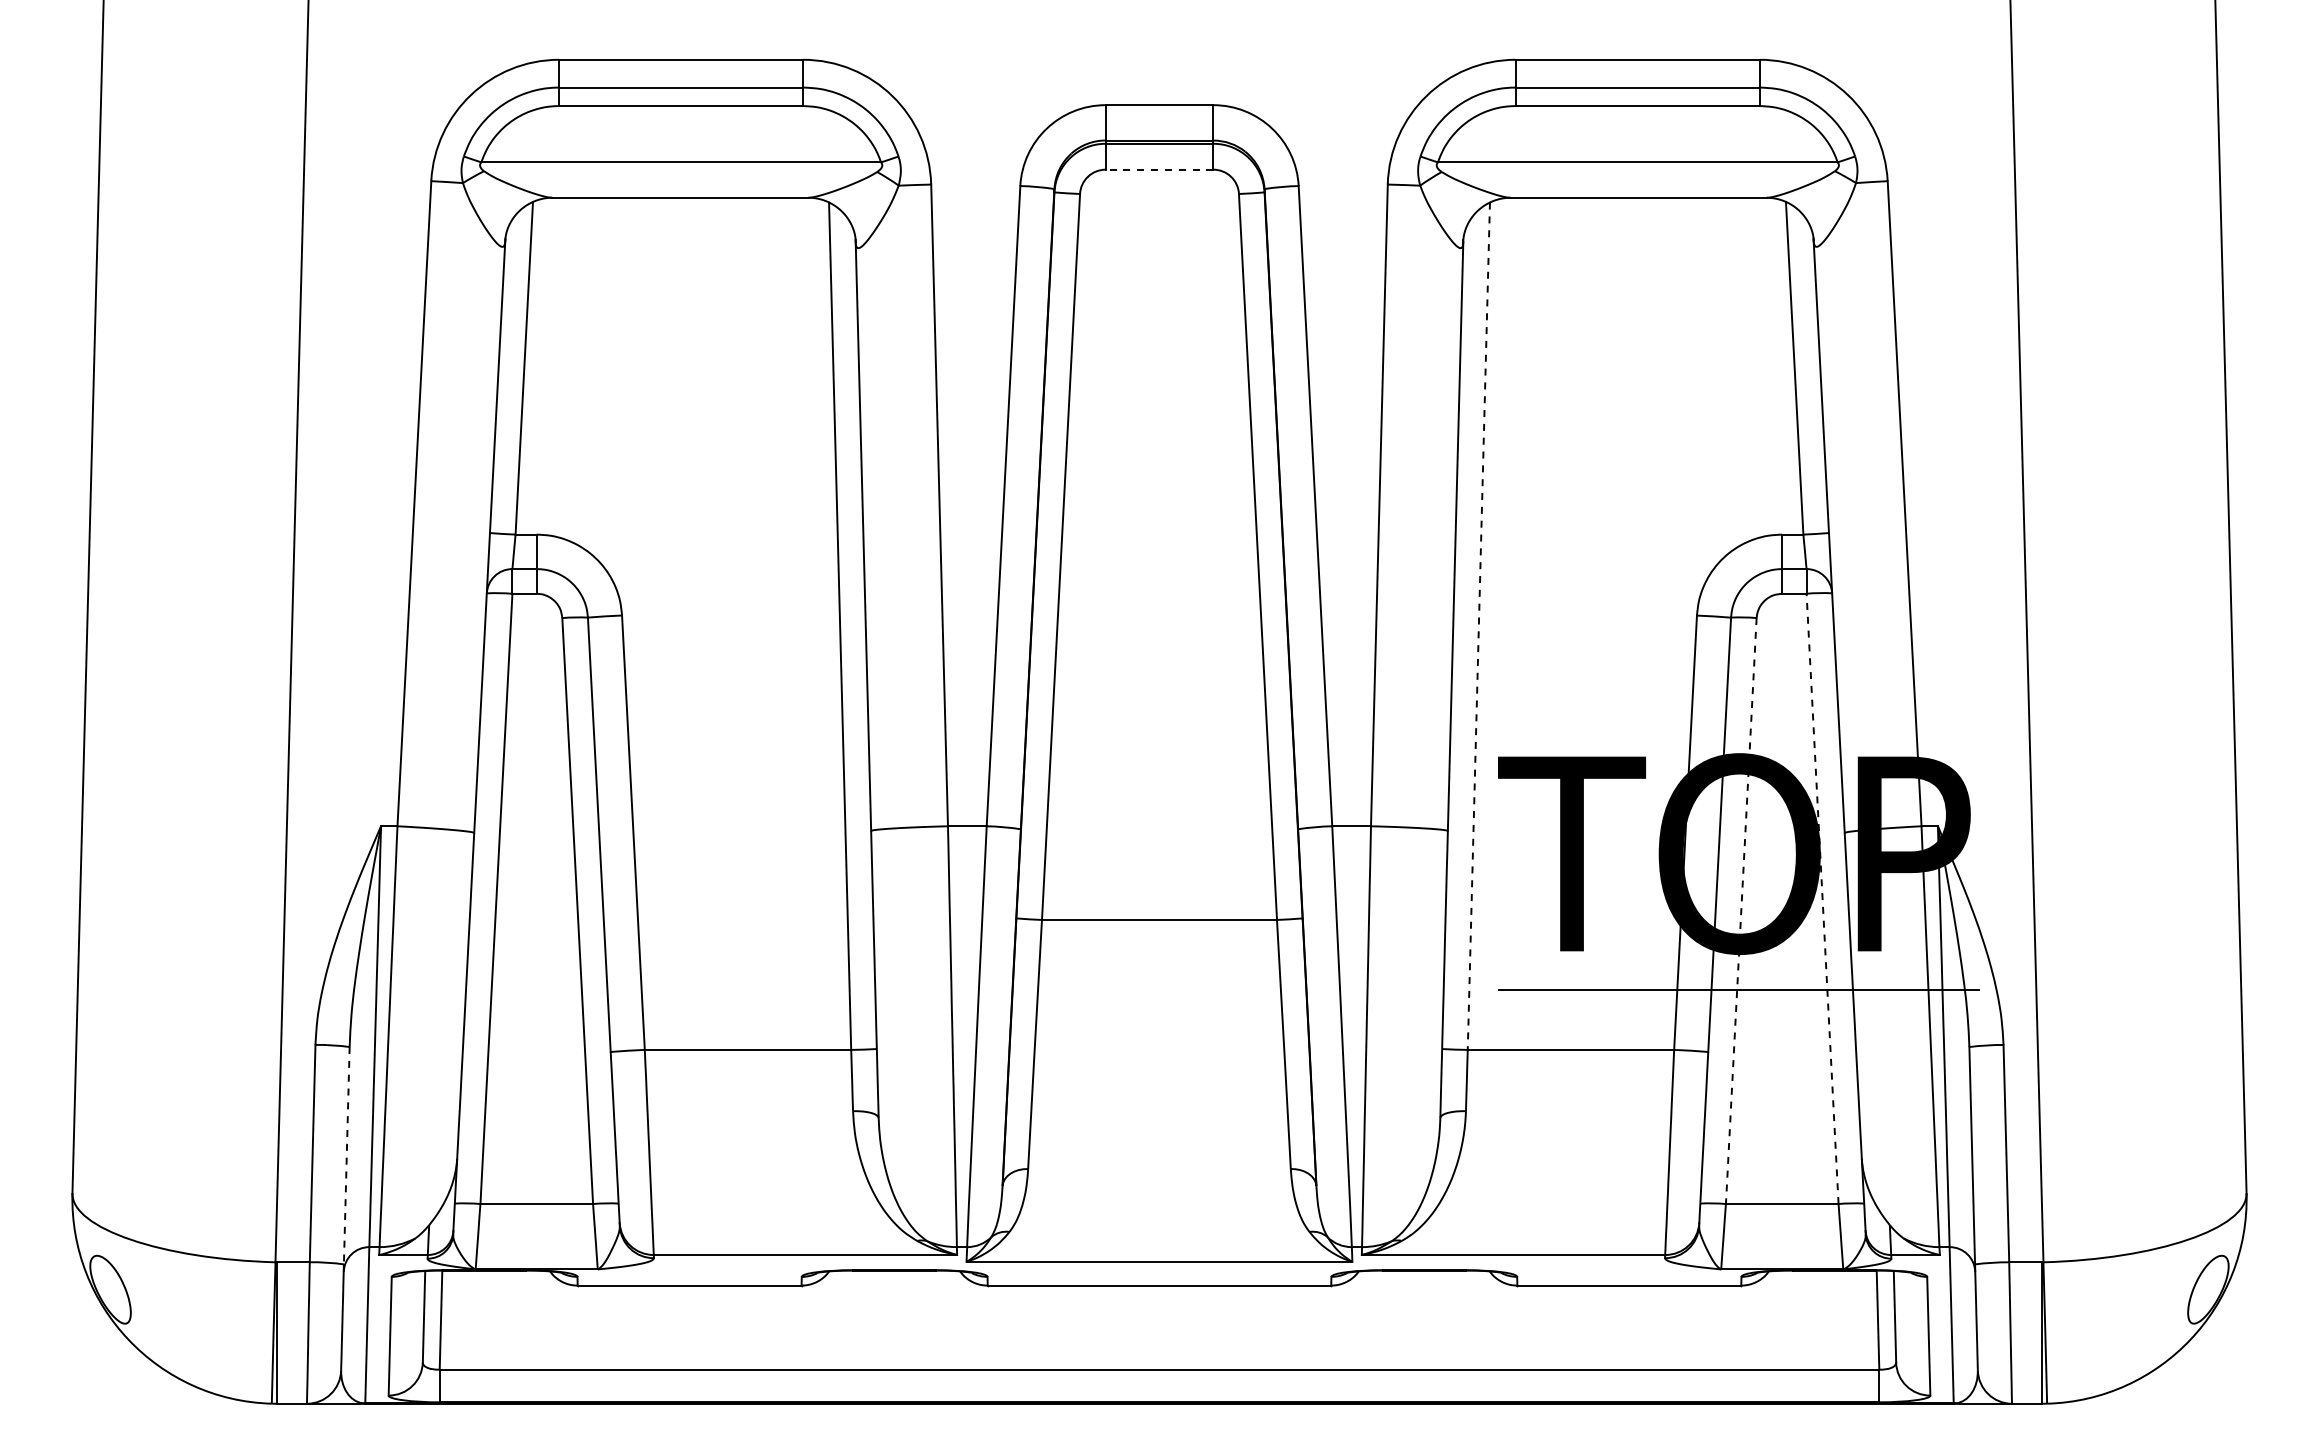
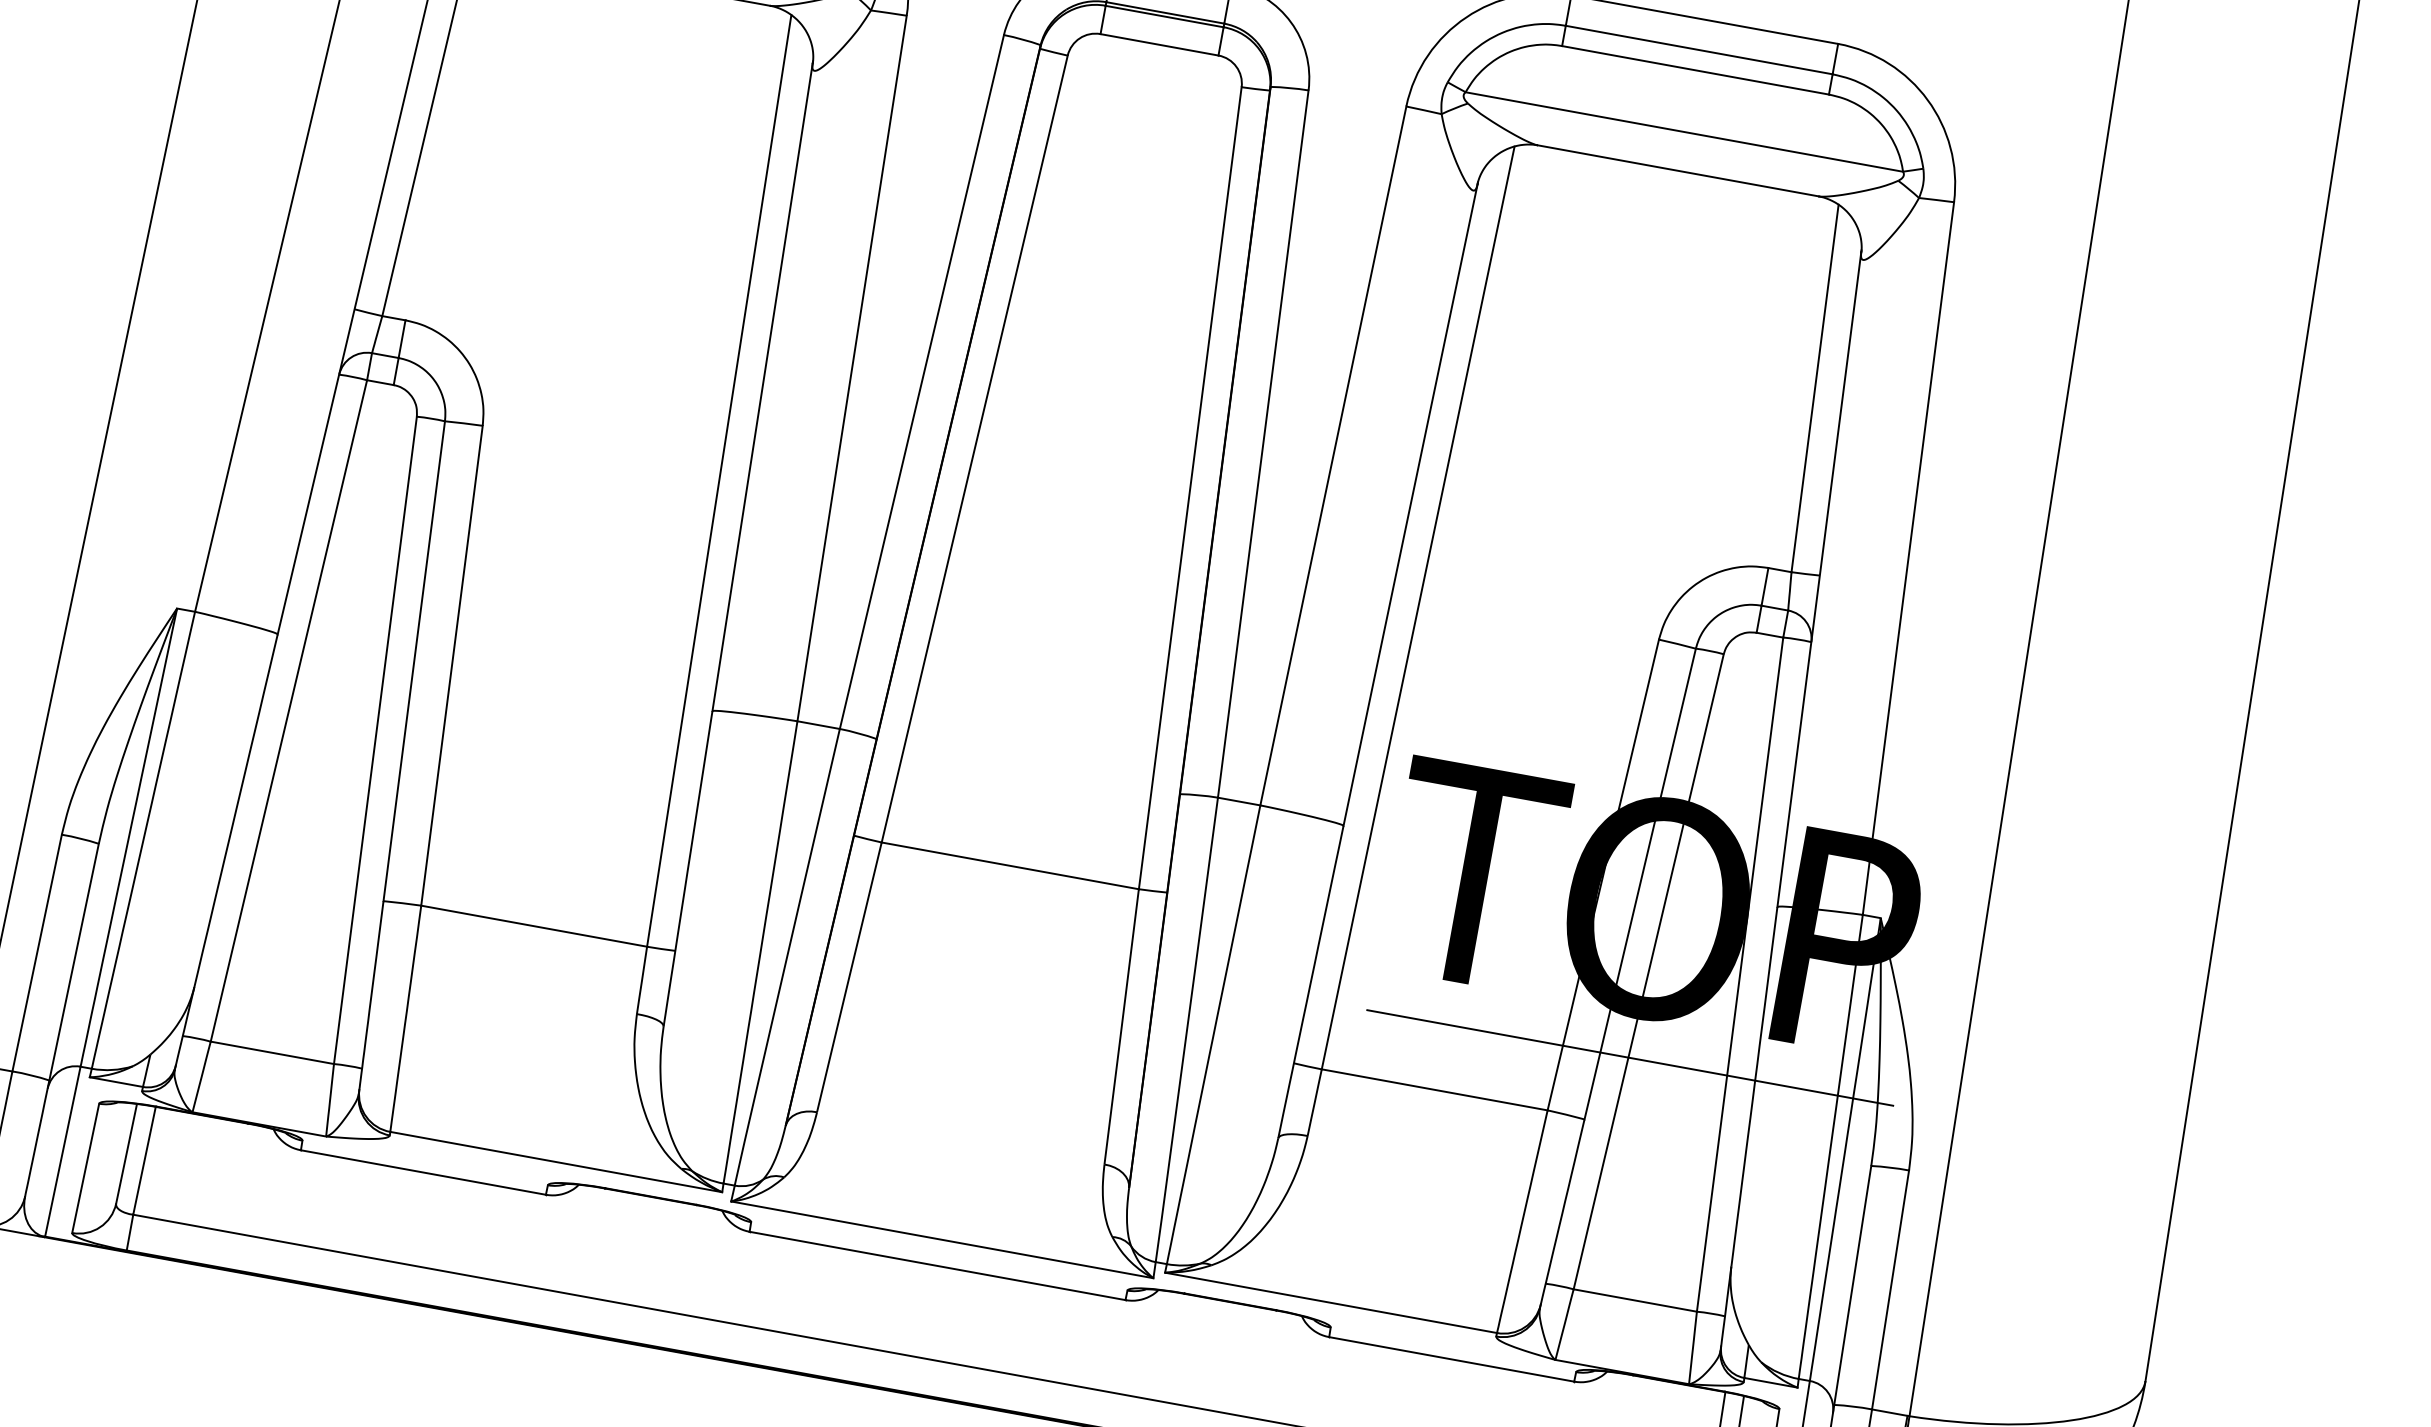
line: (1159, 169) -> (1159, 44), dashed -> solid
line: (1478, 626) -> (1417, 608), dashed -> solid
line: (1822, 898) -> (1740, 974), dashed -> solid
line: (1741, 911) -> (1648, 972), dashed -> solid
line: (346, 1155) -> (73, 961), dashed -> solid

